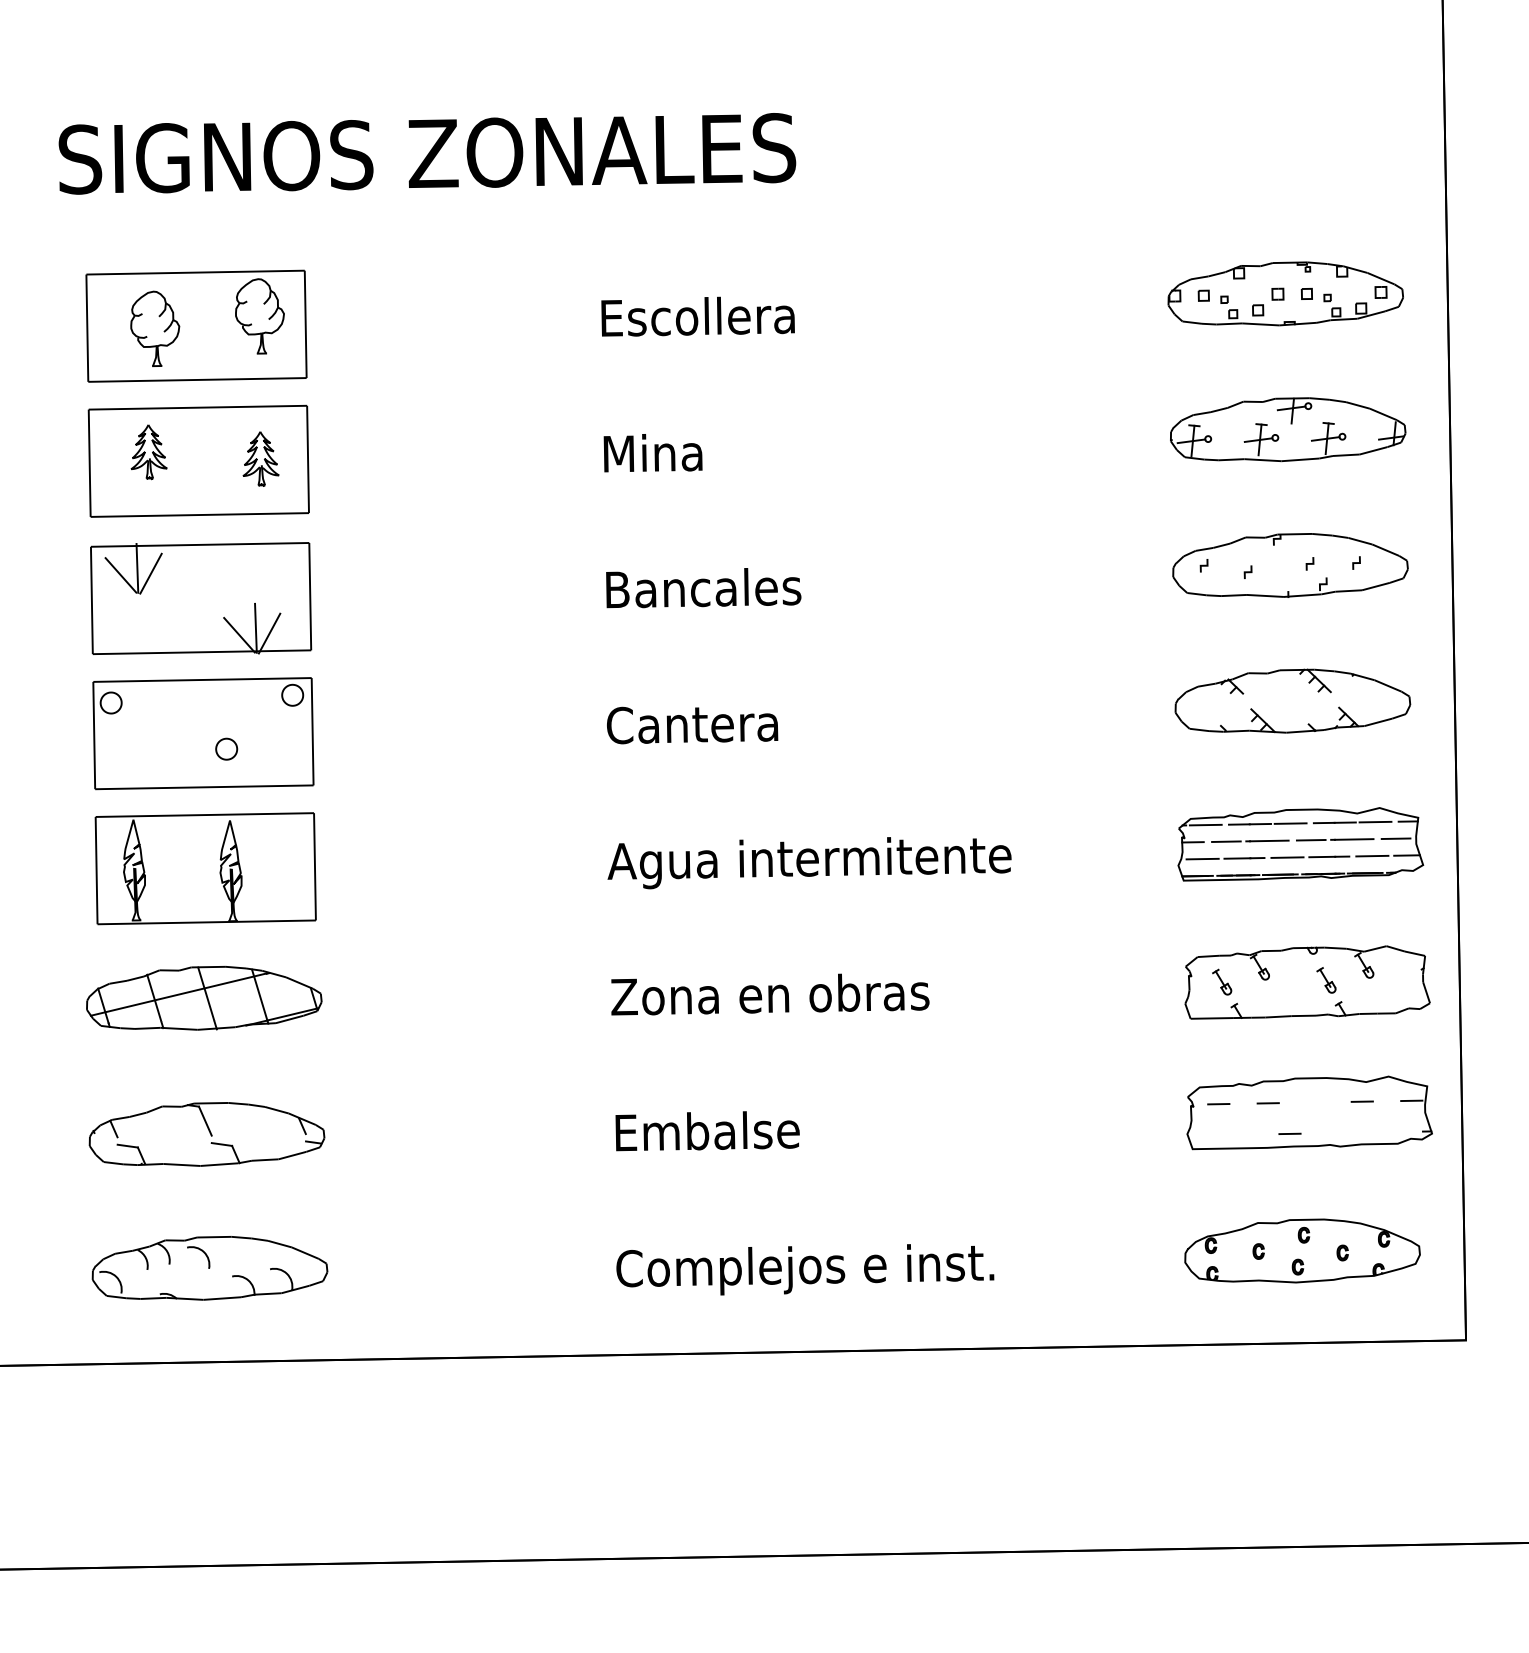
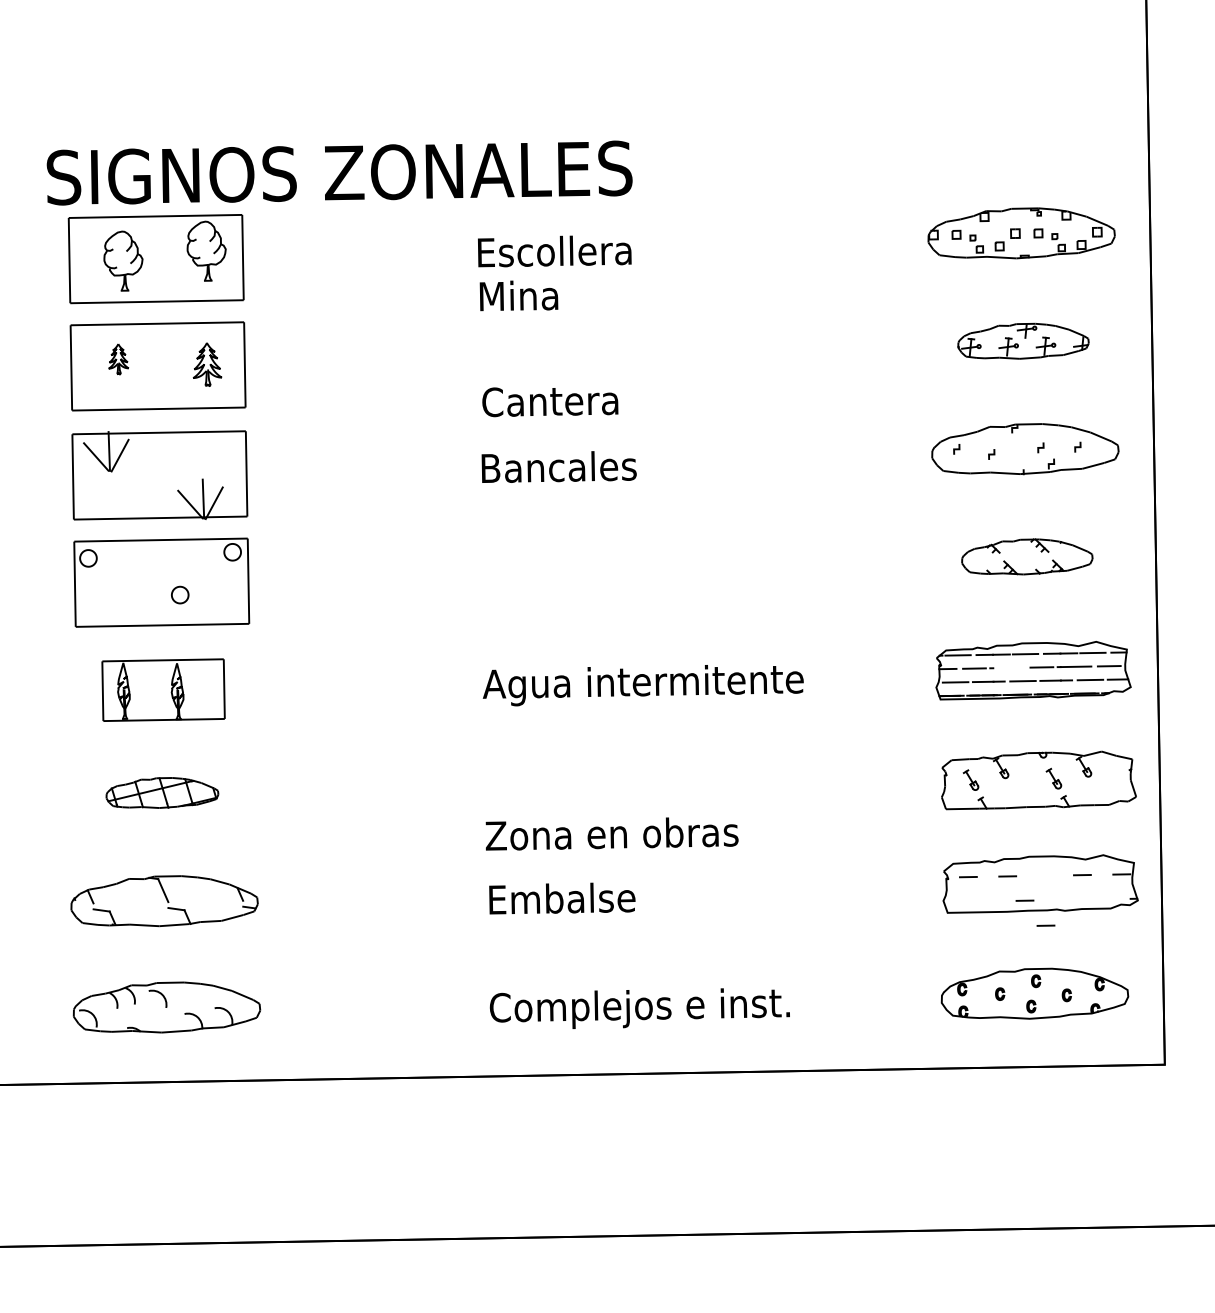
text: (427, 153) -> (339, 172), moved
part: (1288, 430) -> (1023, 341), size x0.7
part: (148, 452) -> (118, 359), size x0.7
text: (652, 452) -> (518, 295), moved
part: (1293, 700) -> (1027, 556), size x0.7
text: (692, 725) -> (550, 402), moved
line: (1269, 840) -> (1008, 667), removed
part: (205, 869) -> (163, 690), size x0.7
text: (769, 993) -> (611, 833), moved
part: (204, 997) -> (162, 792), size x0.6
line: (1315, 1165) -> (1045, 925), added

